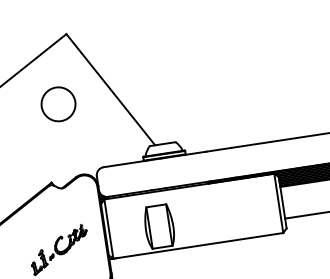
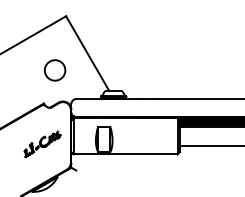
circle: (59, 104) -> (55, 70), moved

